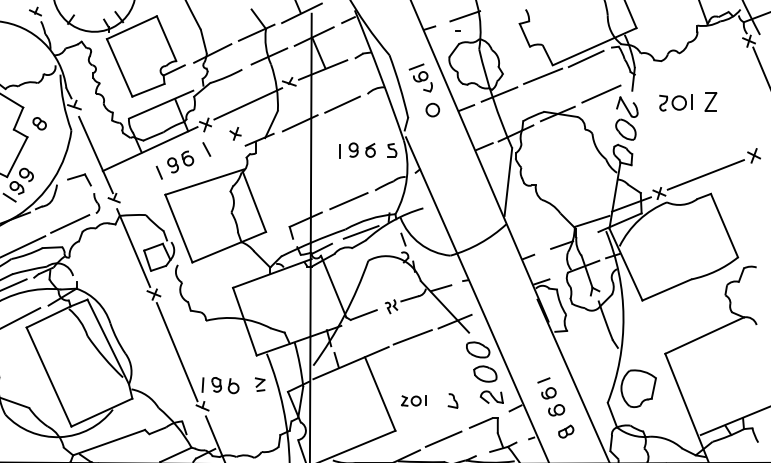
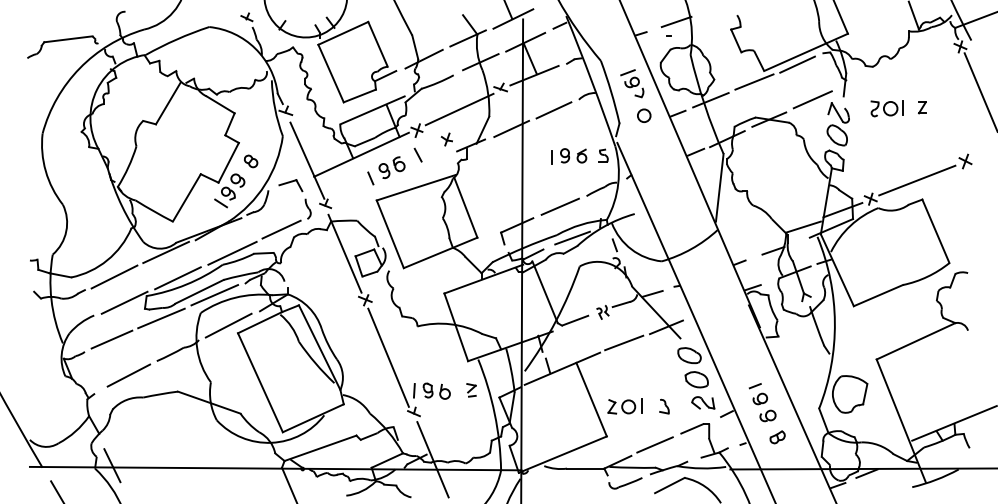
part: (711, 101) -> (922, 107), size x0.62
part: (40, 123) -> (251, 161), moved
part: (413, 400) -> (624, 406), size x1.43

